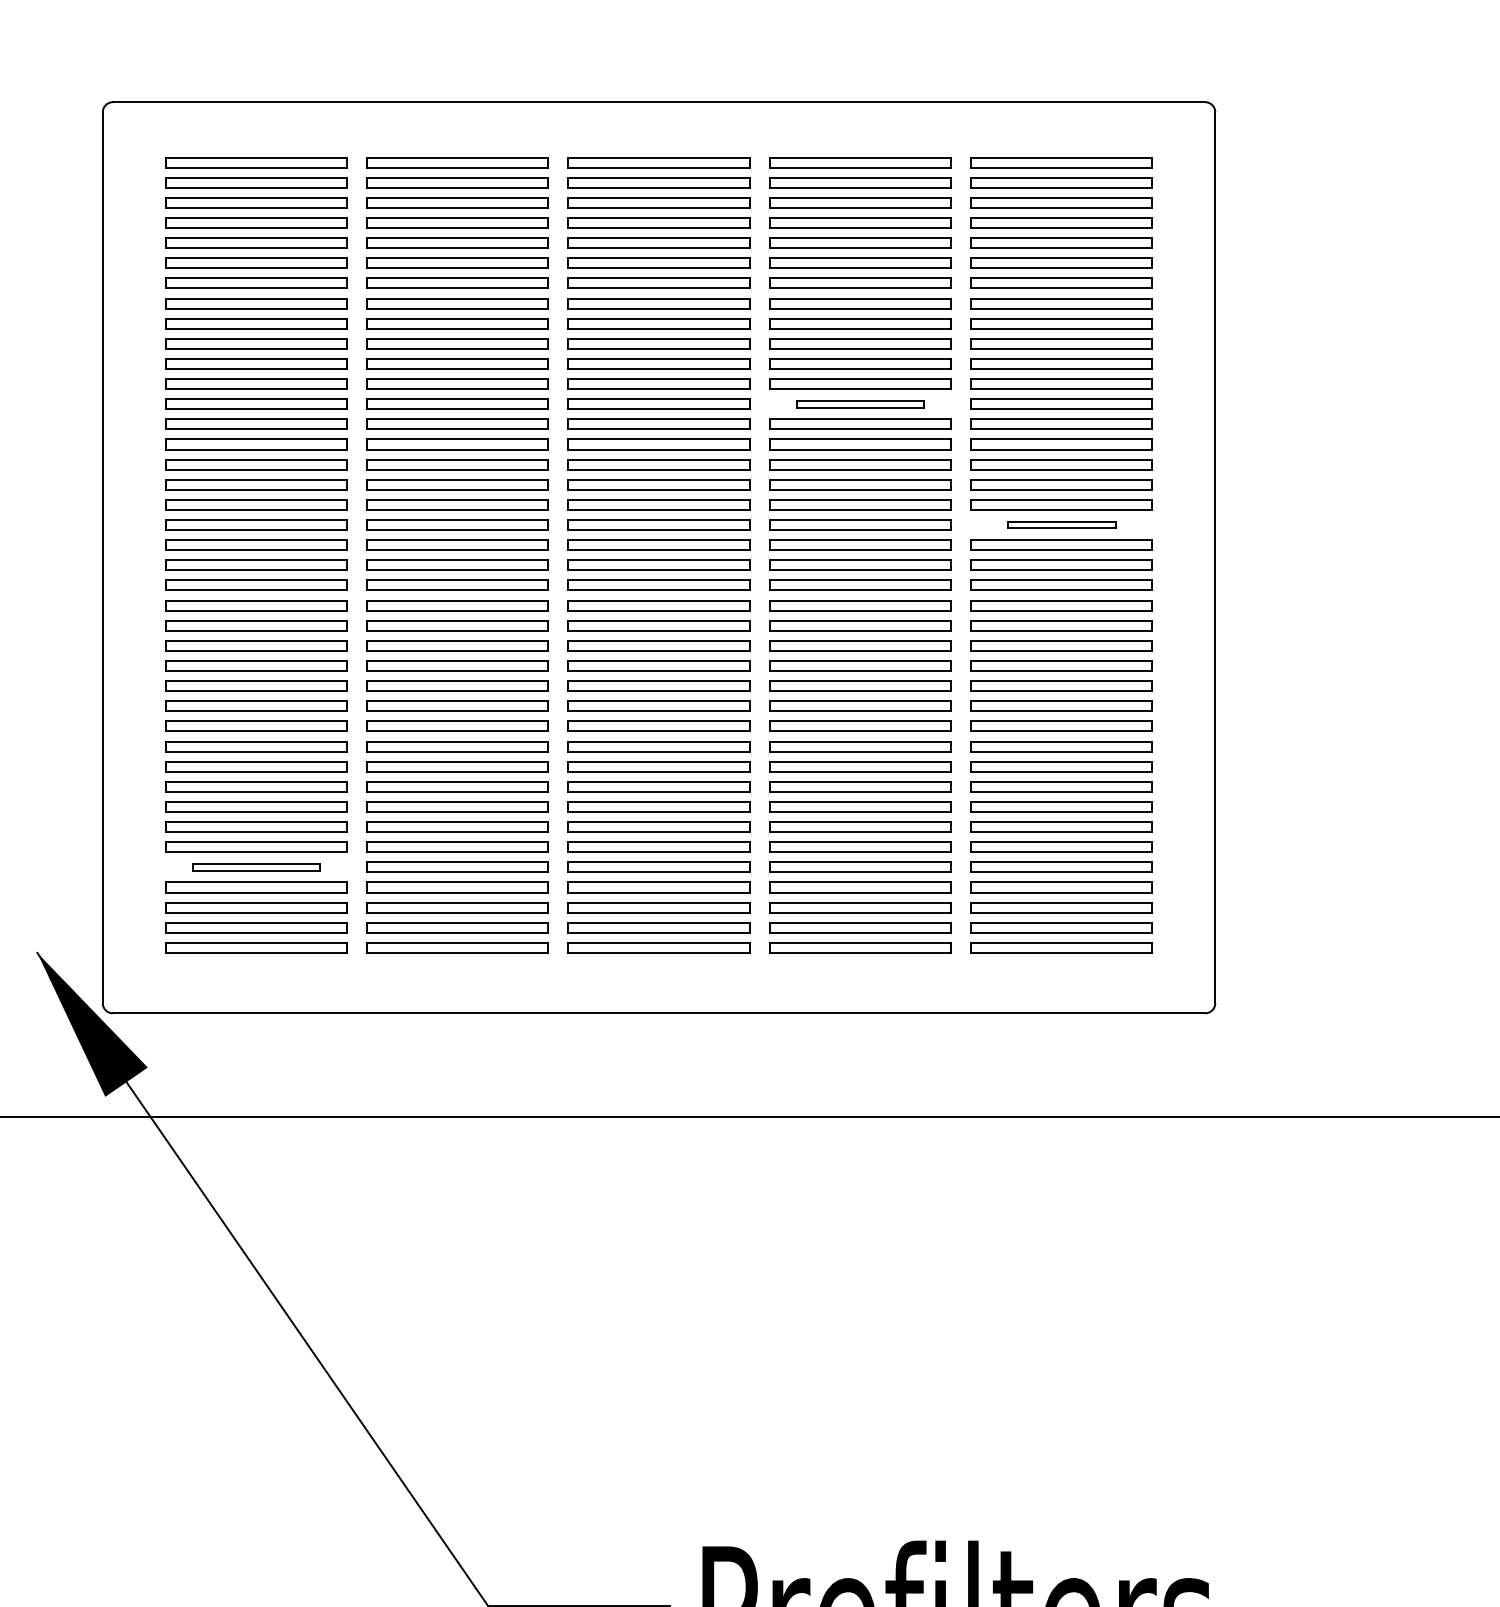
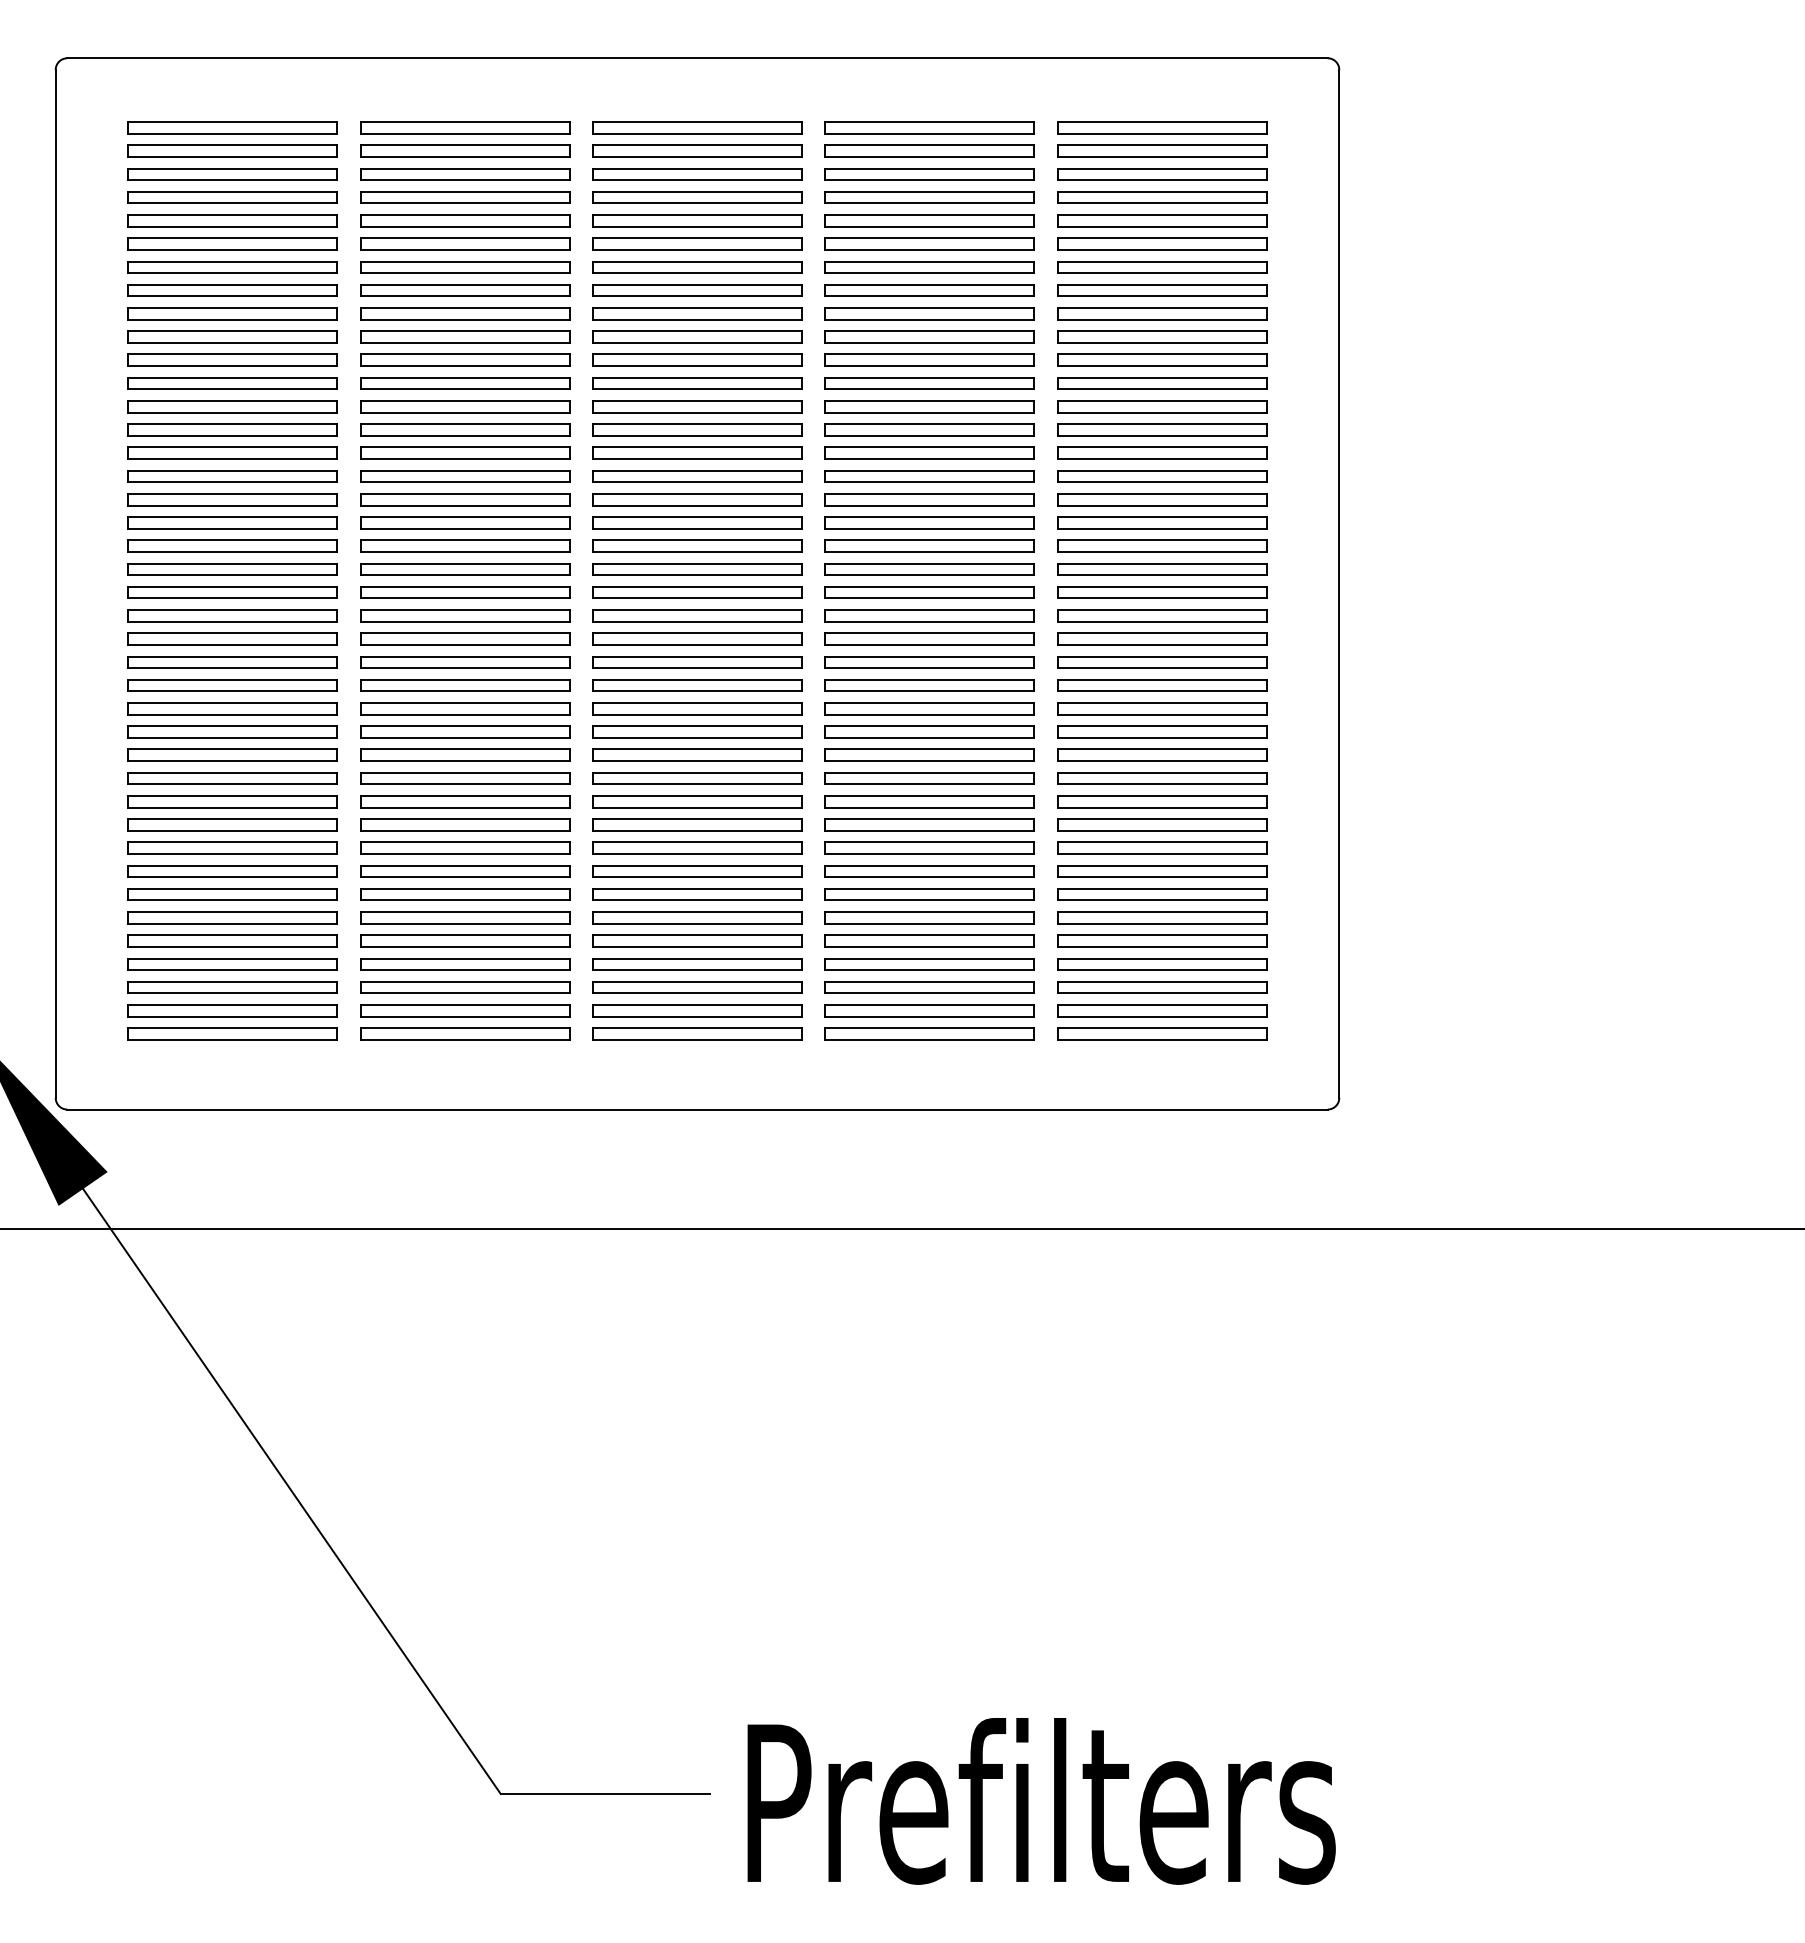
part: (860, 404) -> (929, 406), size x1.43
part: (1062, 524) -> (1162, 545), size x1.67
part: (256, 866) -> (232, 940), size x1.43

